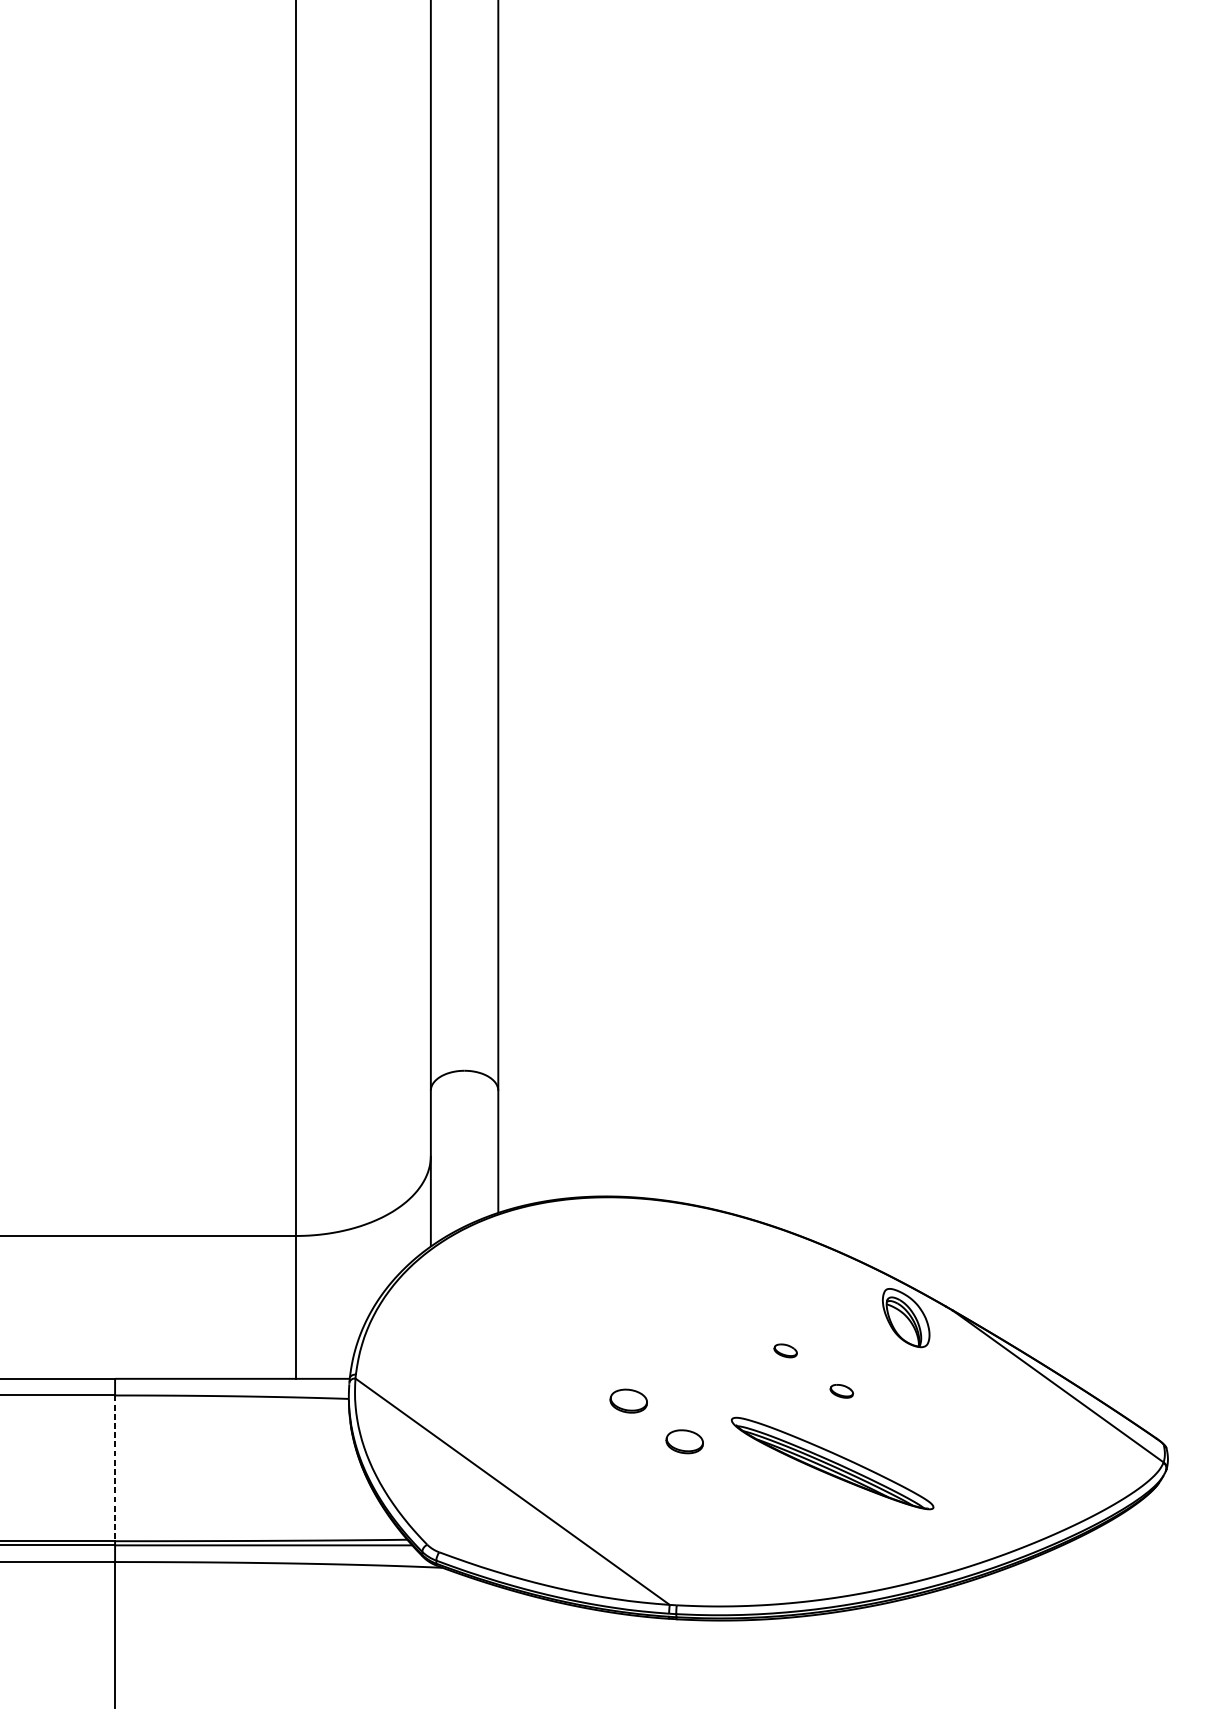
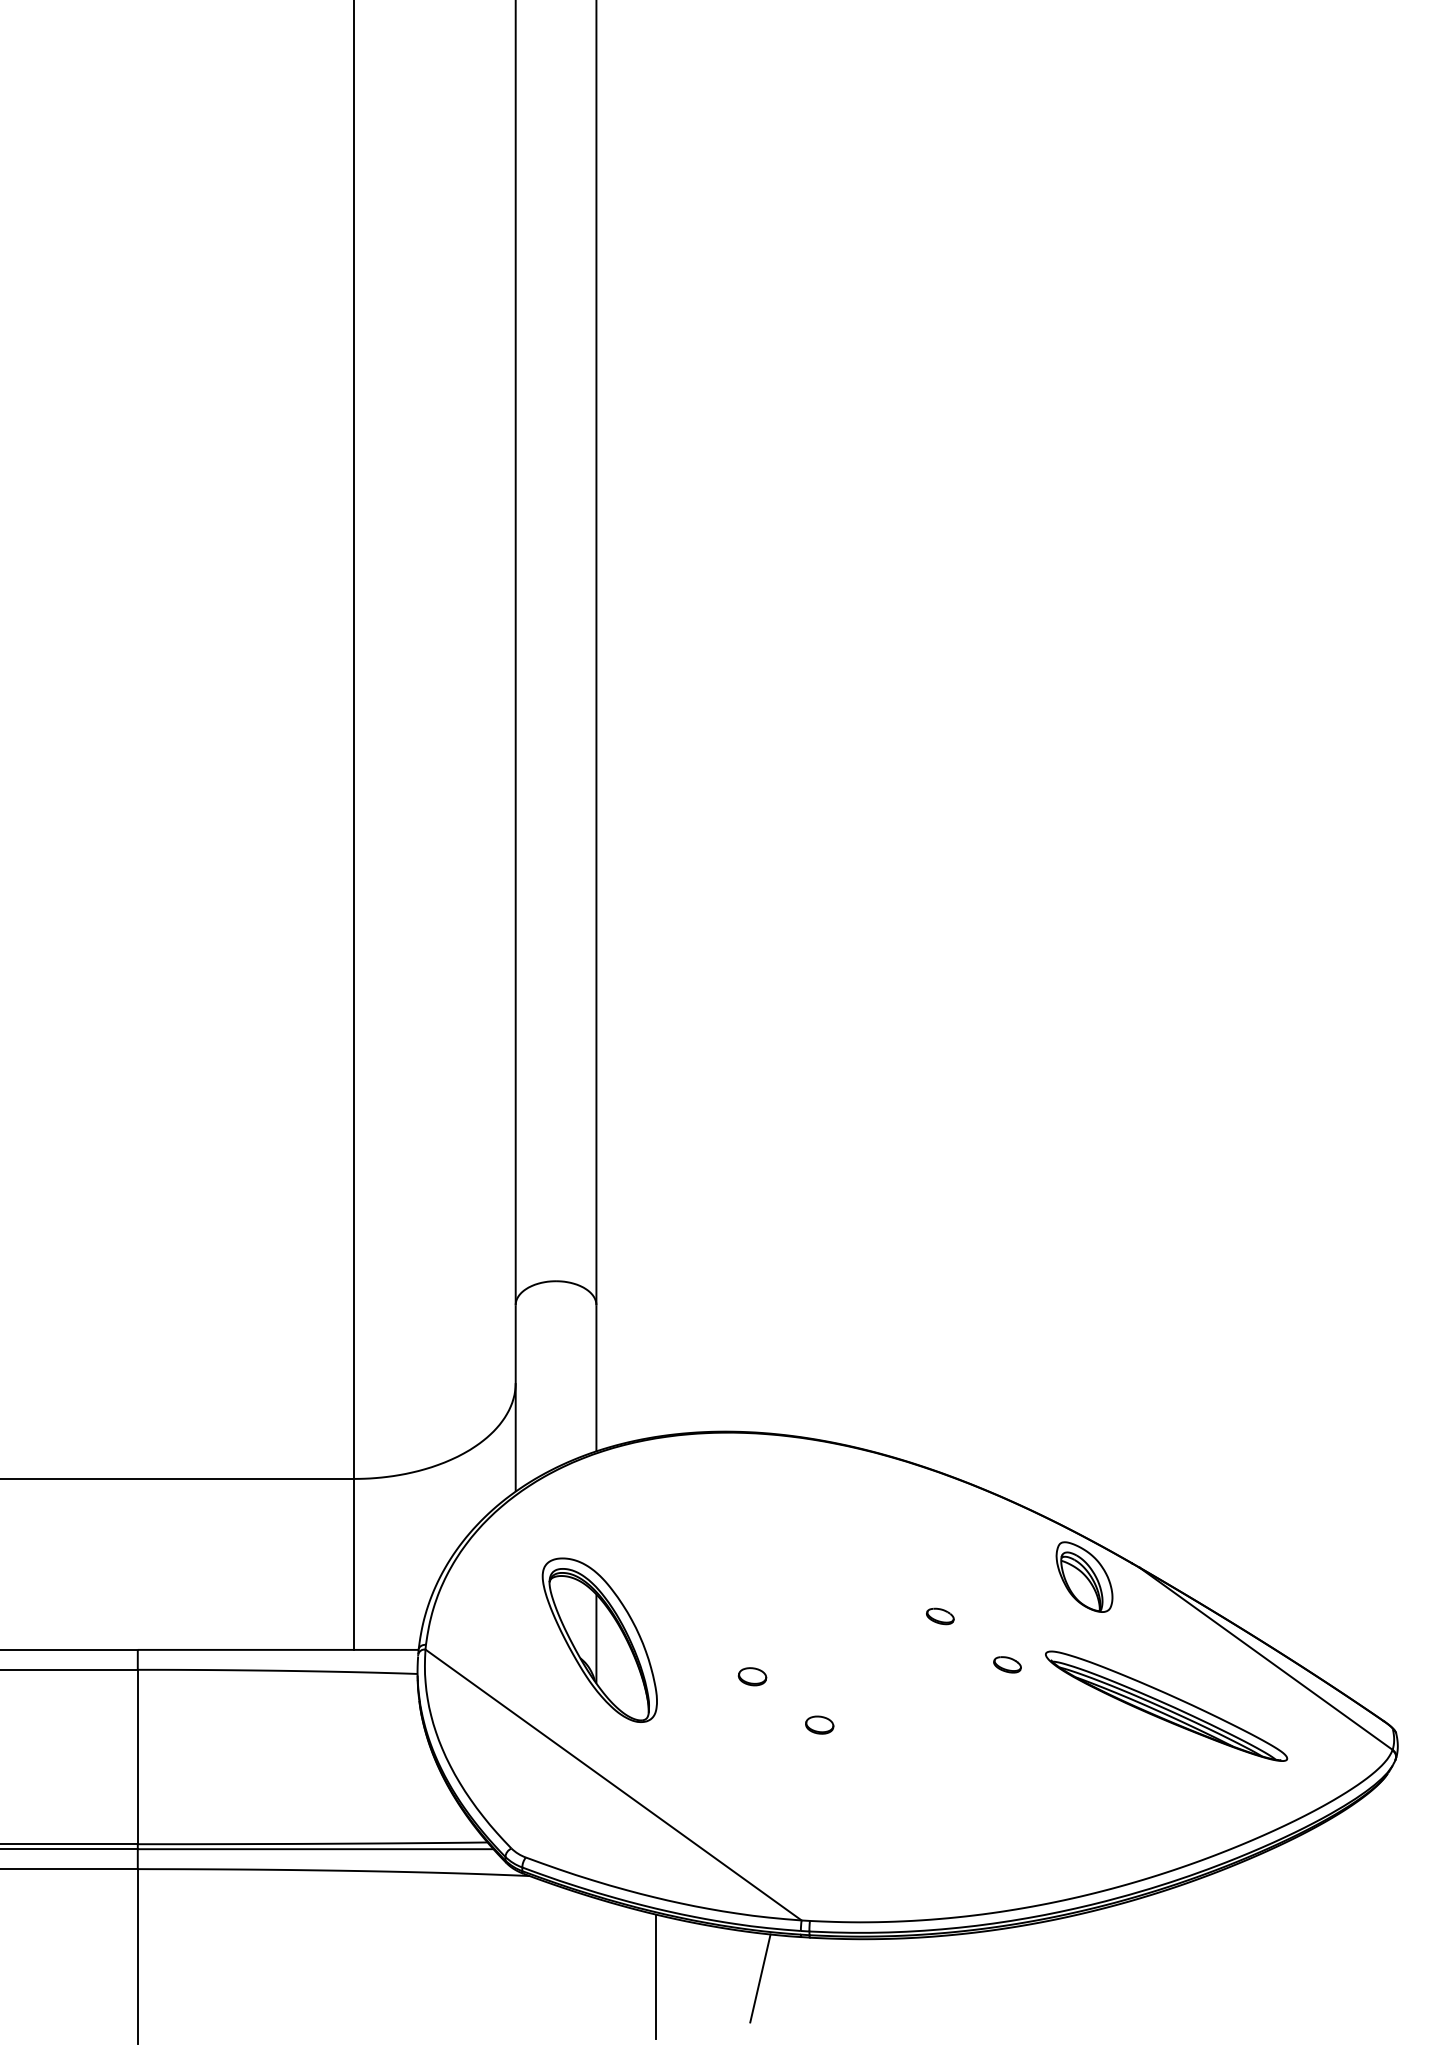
part: (500, 1370) -> (599, 1639), added
part: (628, 1401) -> (752, 1676), size x0.62
part: (684, 1441) -> (819, 1724), size x0.62
part: (832, 1462) -> (1166, 1705), moved
line: (114, 1468) -> (137, 1757), dashed -> solid
line: (548, 1651) -> (656, 1976), added
line: (635, 1653) -> (760, 1978), added

